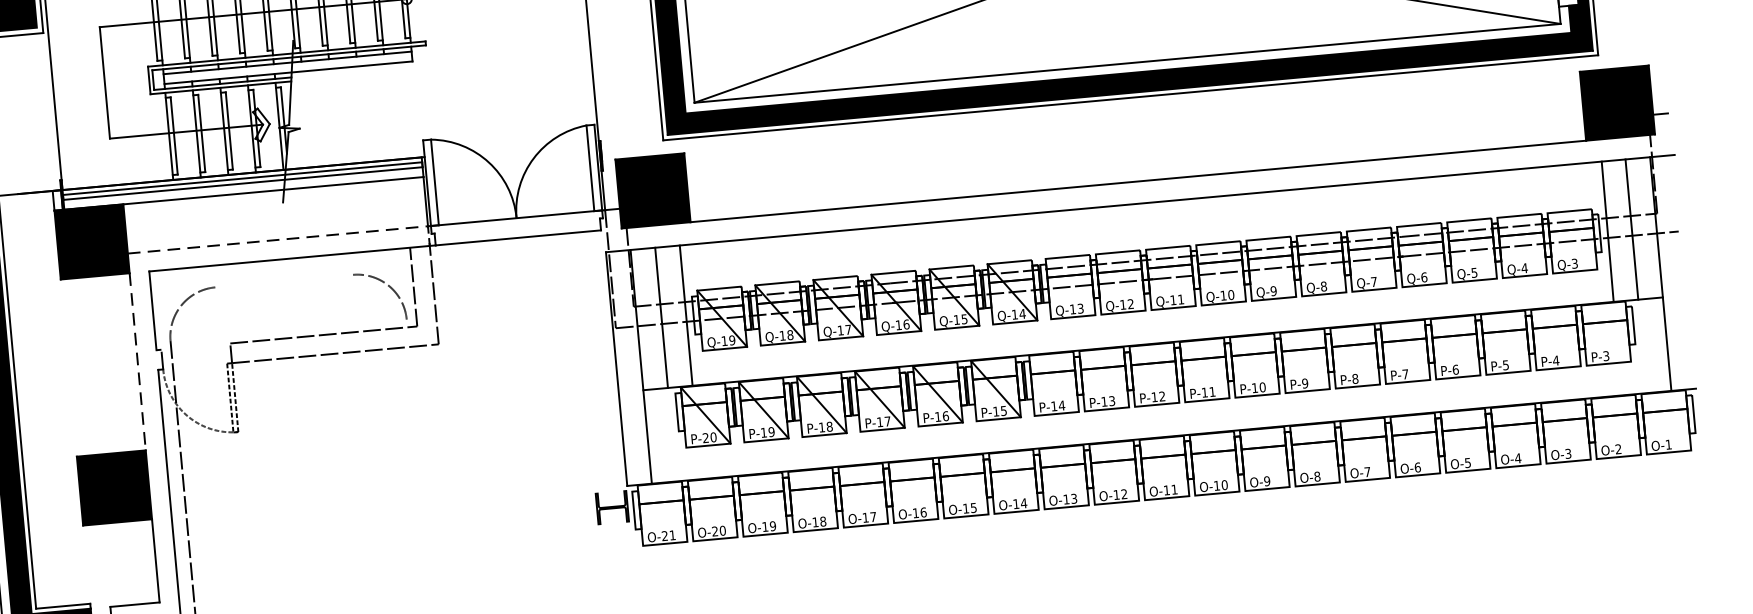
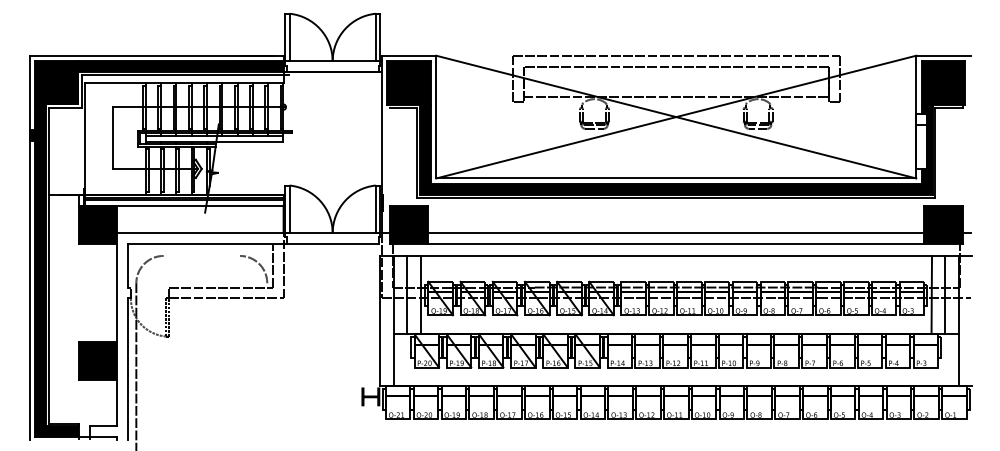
line: (1136, 160) -> (676, 232), added
line: (277, 239) -> (200, 232), dashed -> solid
line: (138, 362) -> (117, 293), dashed -> solid

